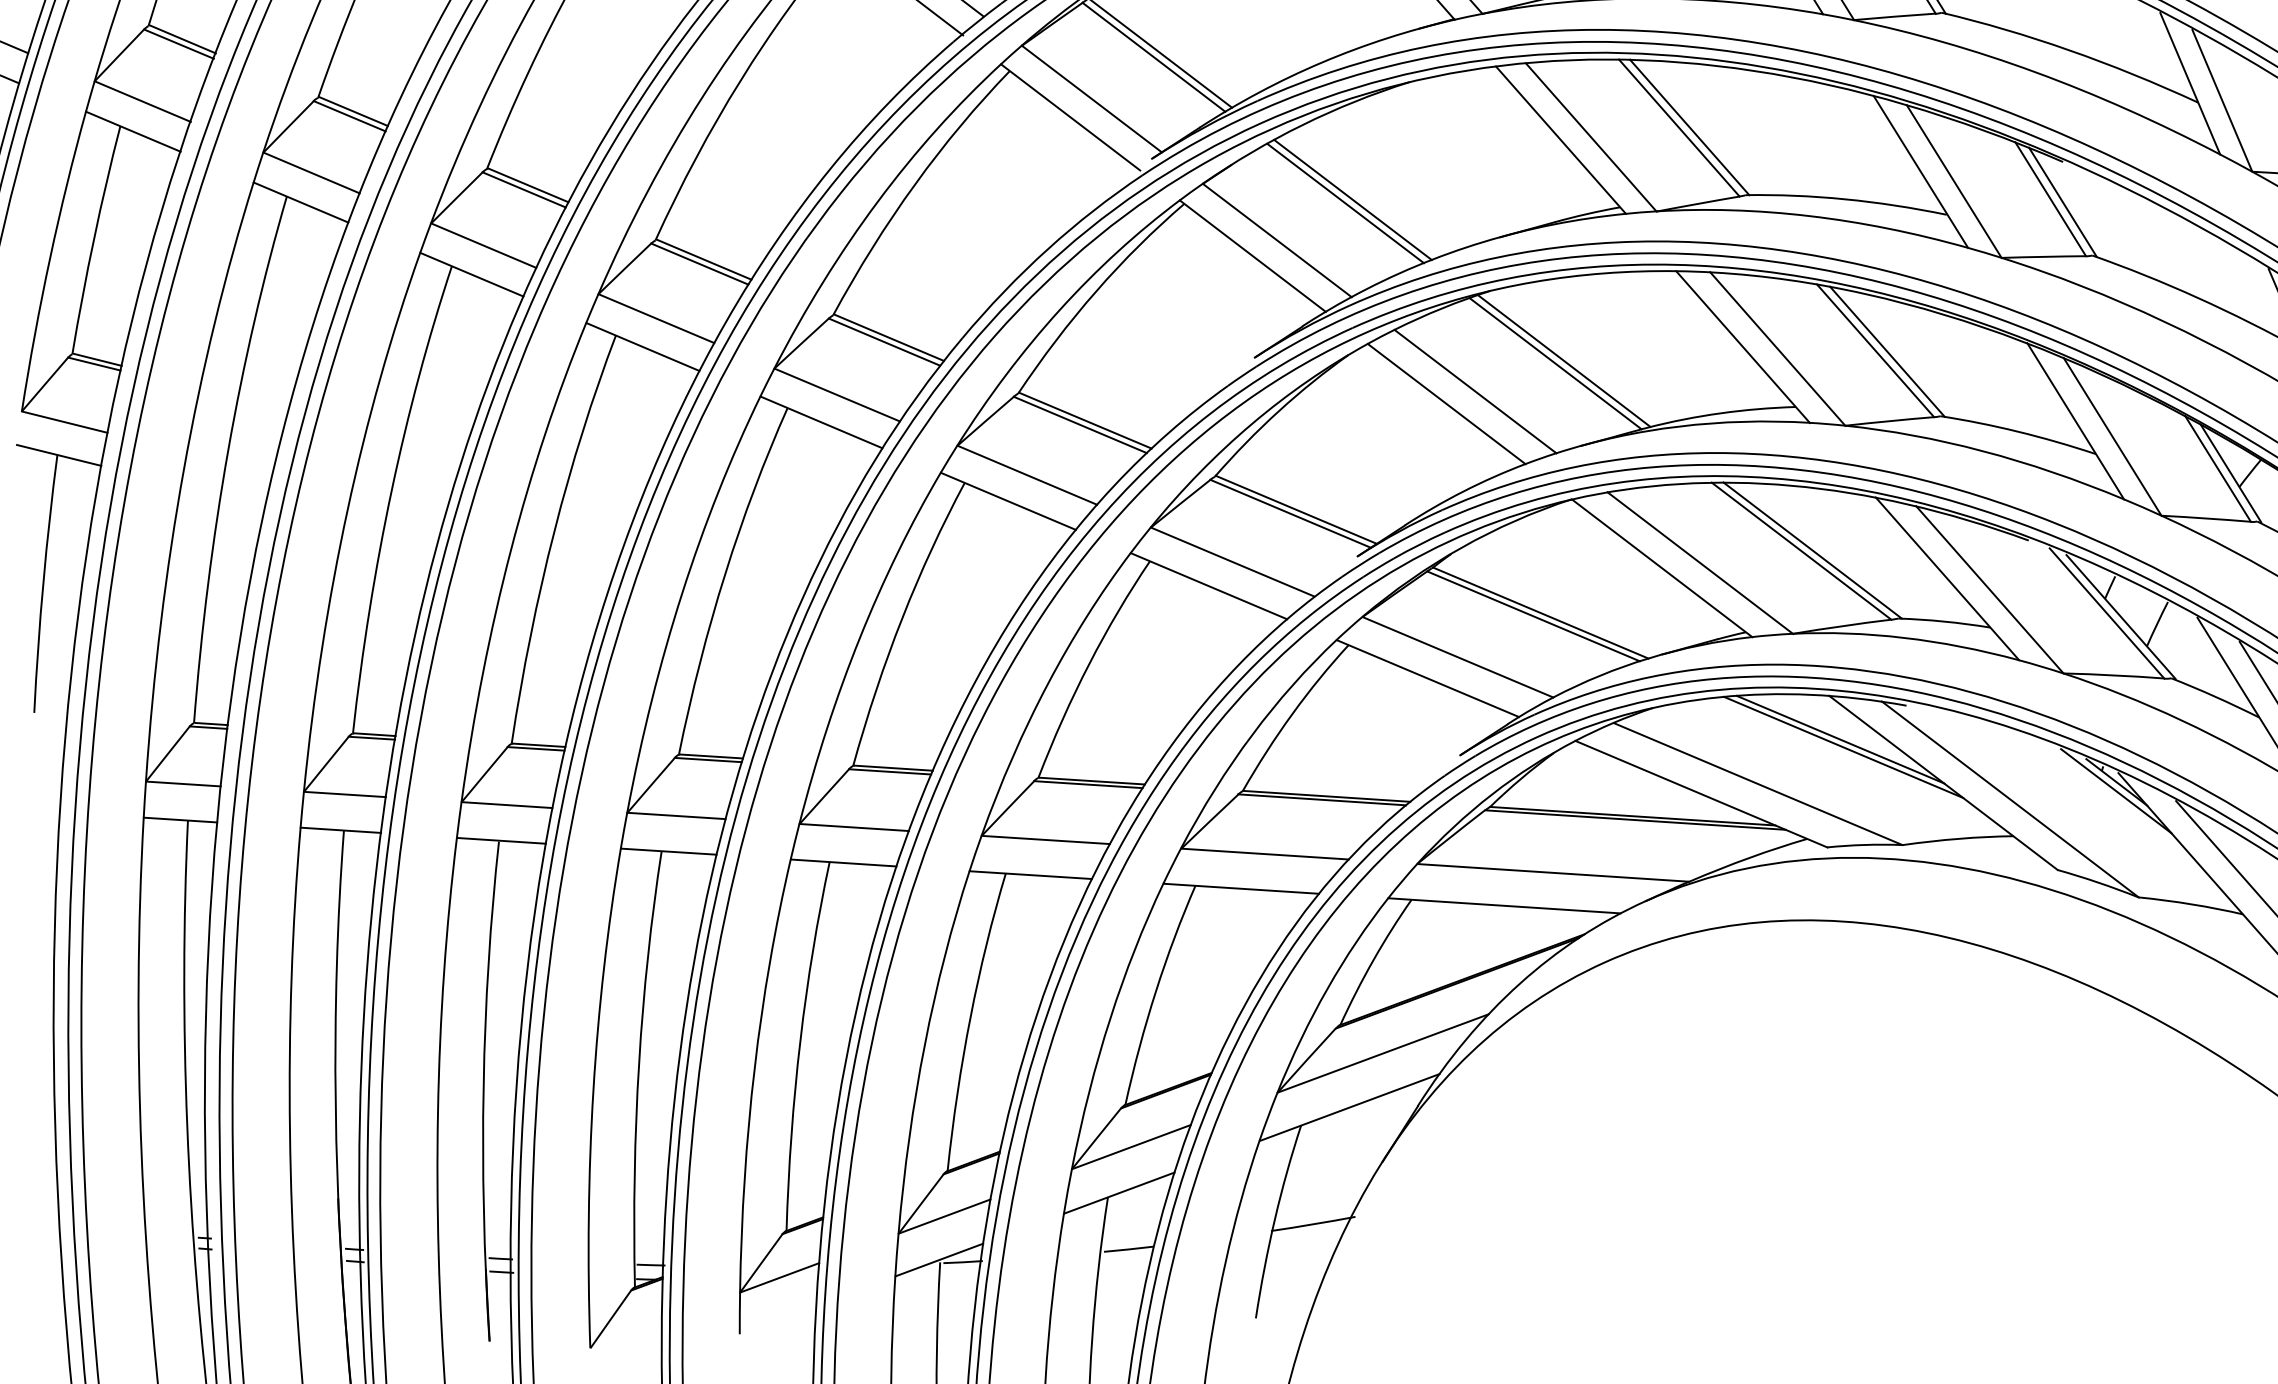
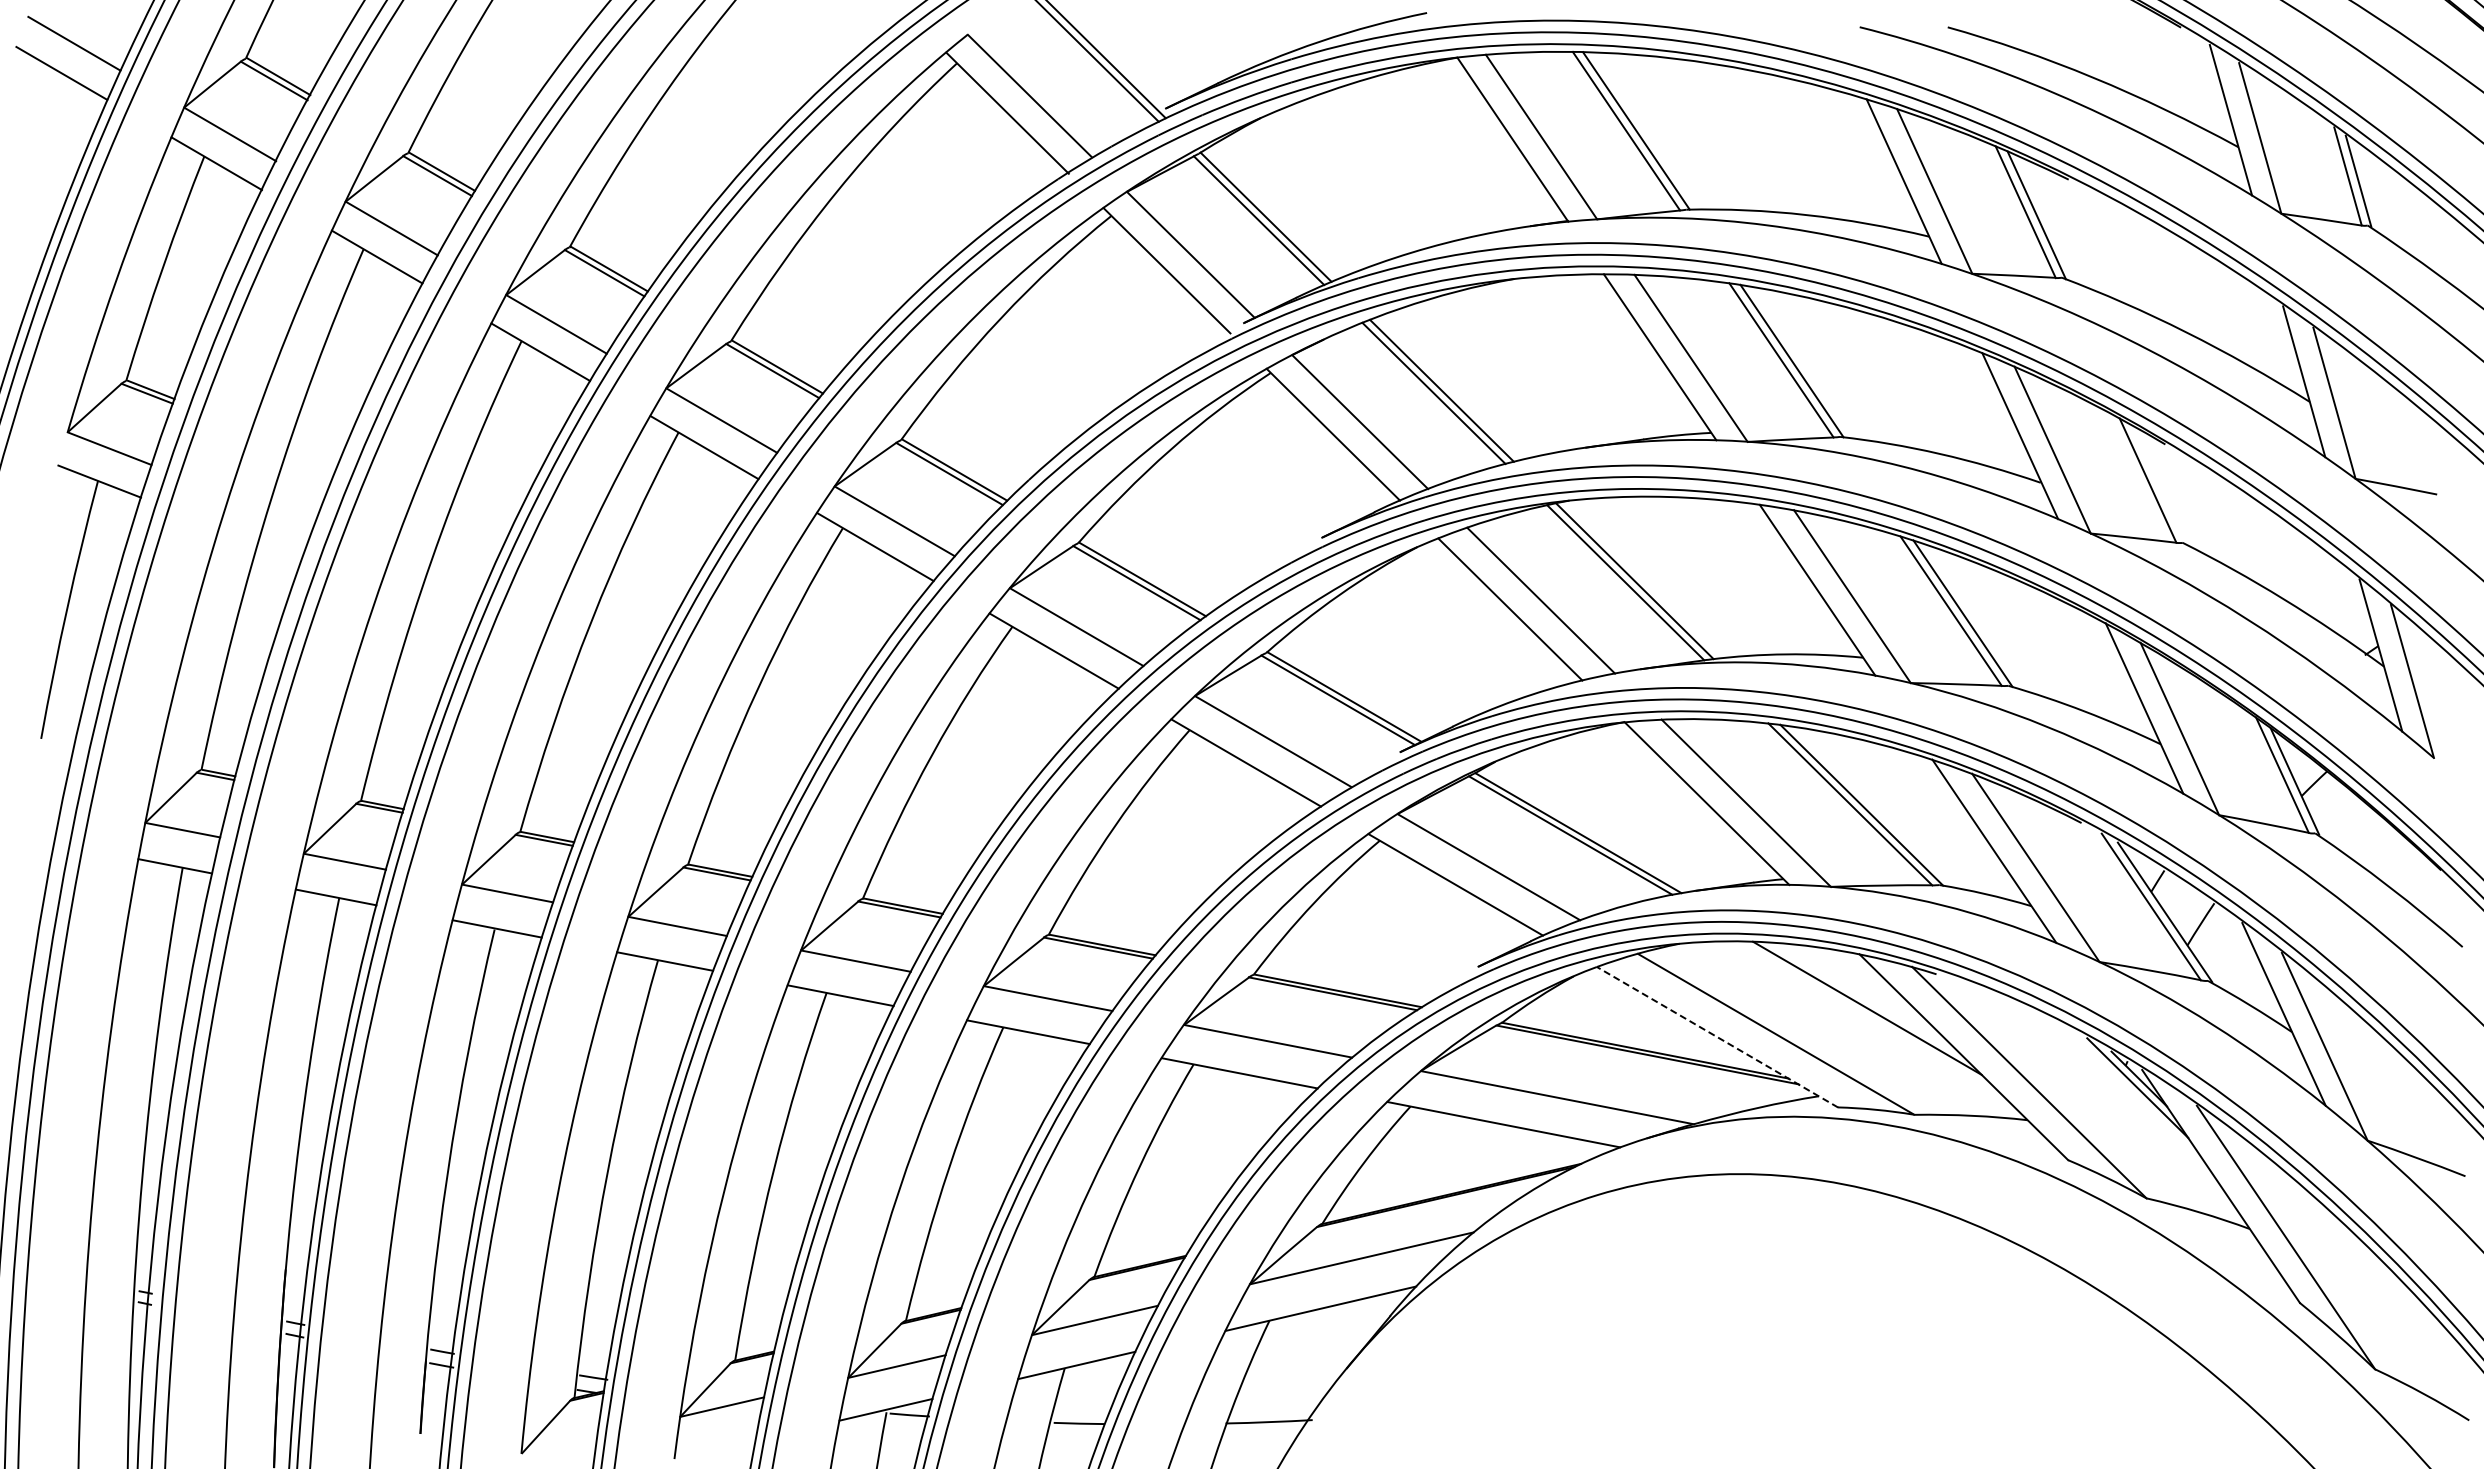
line: (2062, 201) -> (2159, 484), removed
line: (1839, 740) -> (1864, 1000), removed
line: (1701, 794) -> (1717, 1037), solid -> dashed

